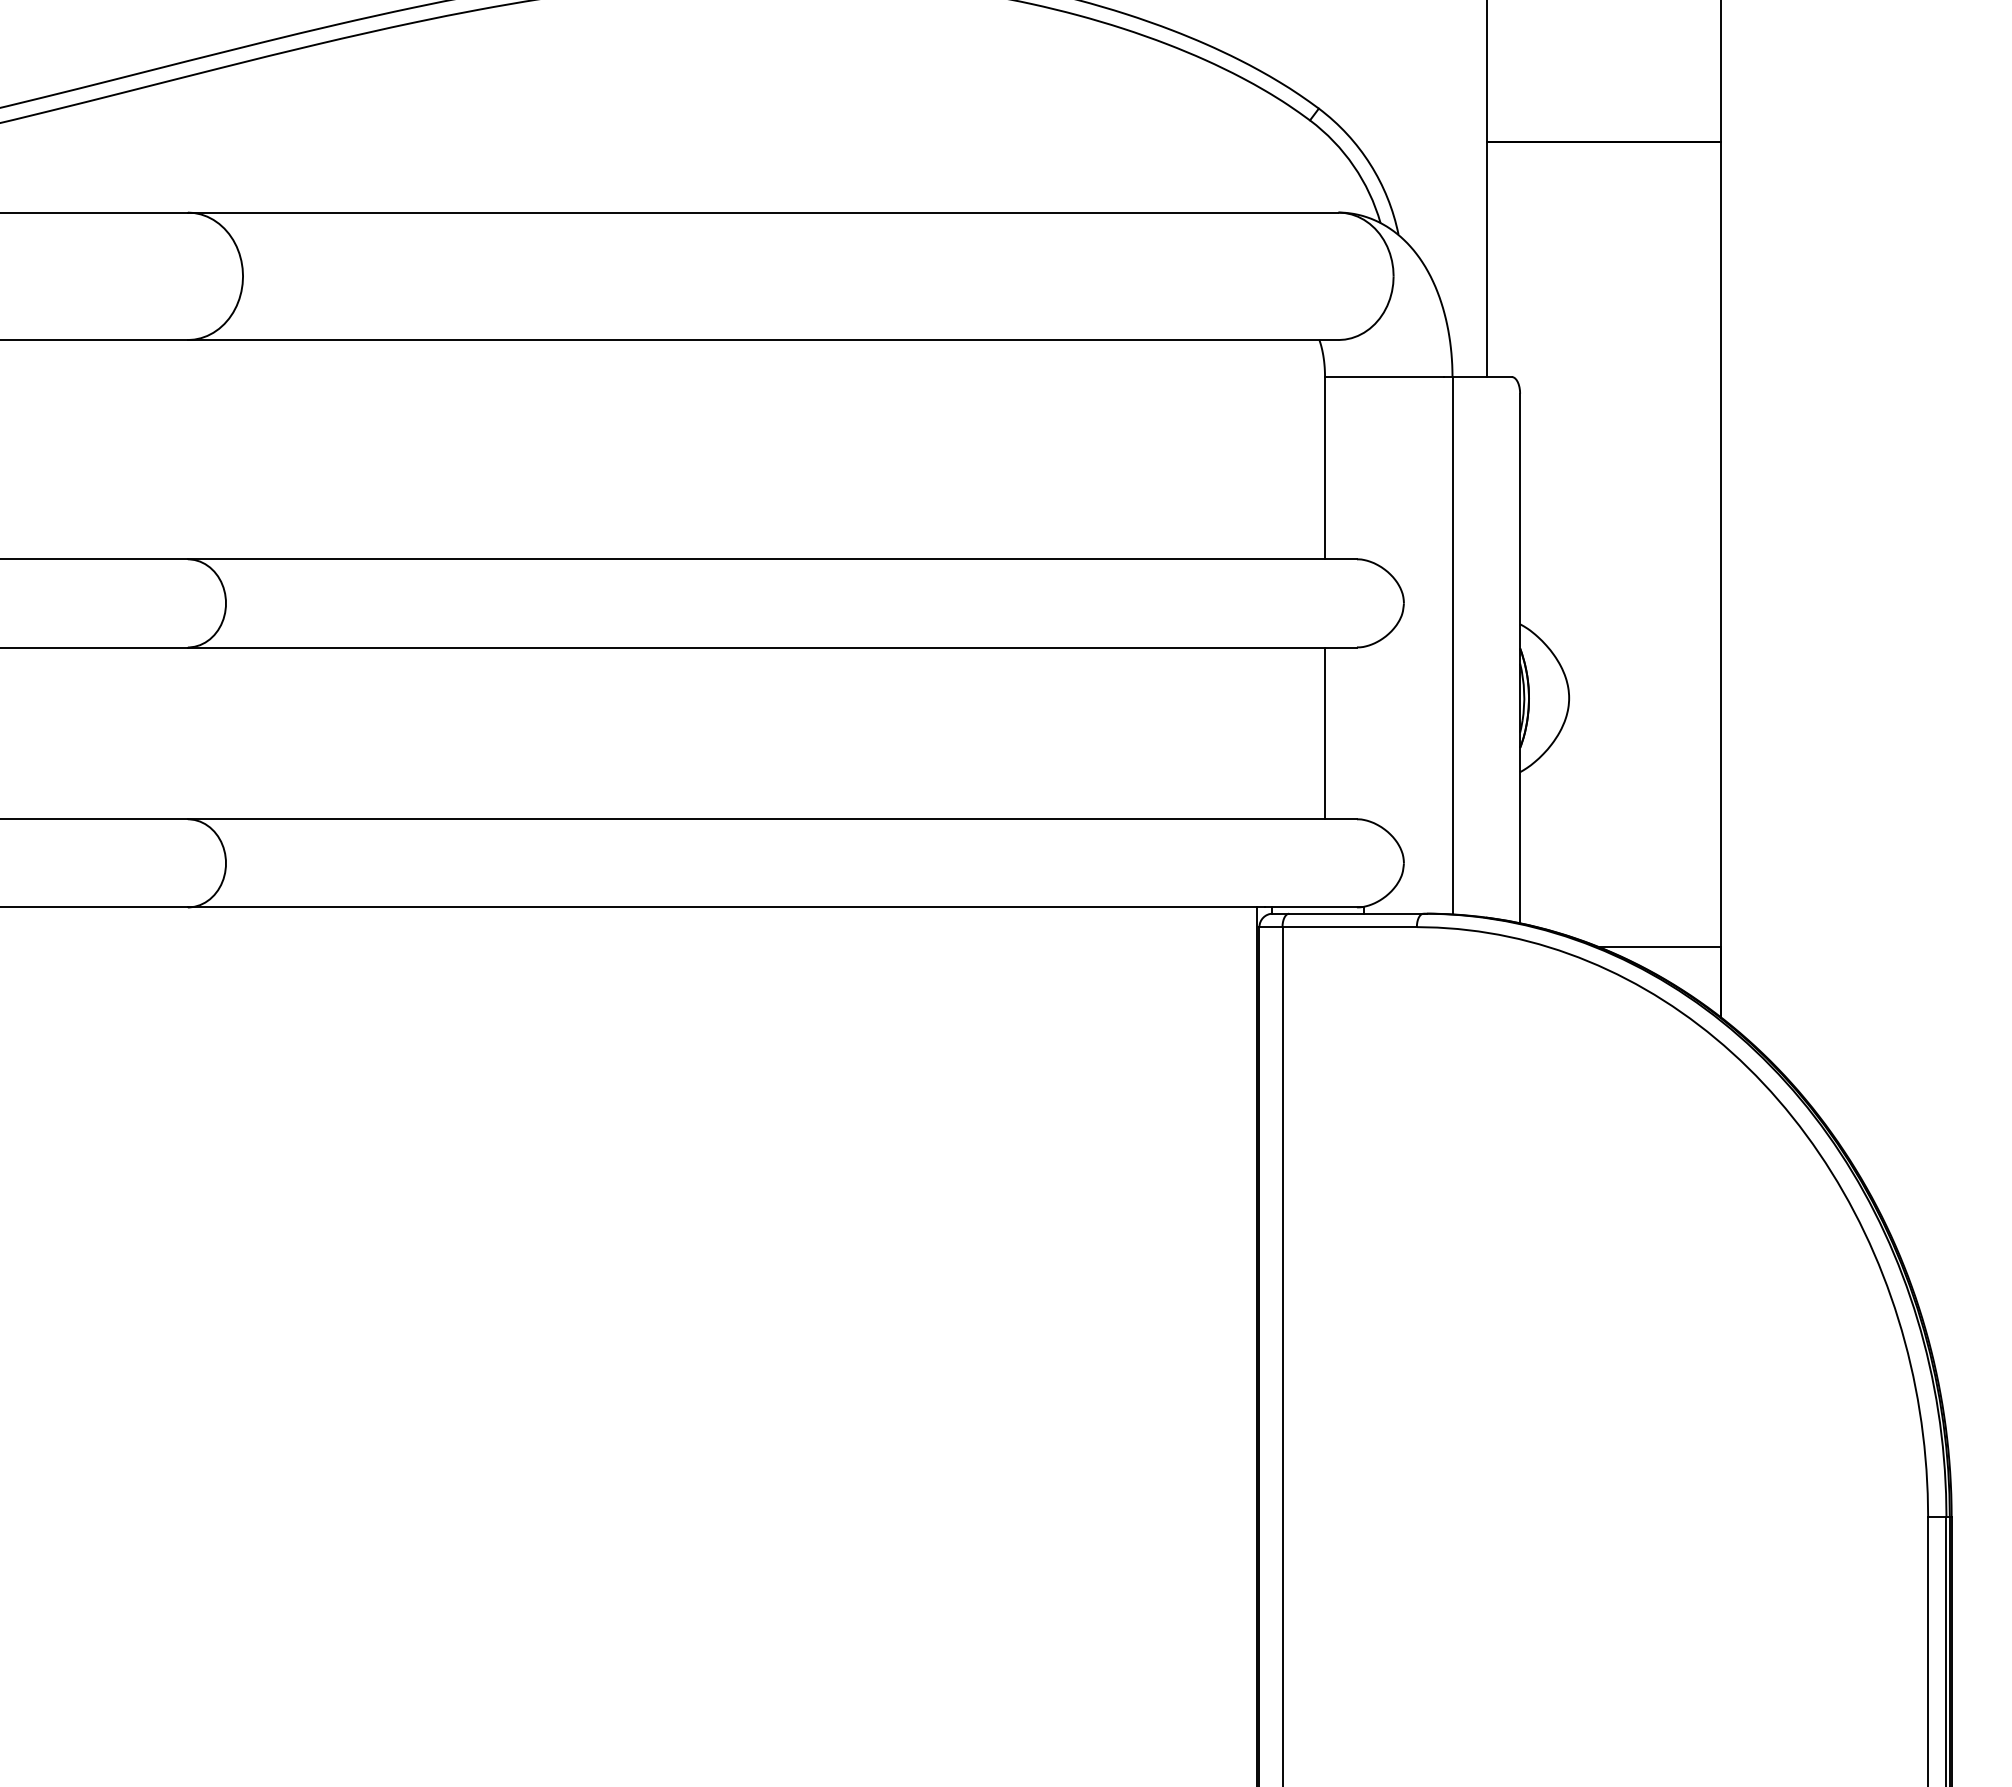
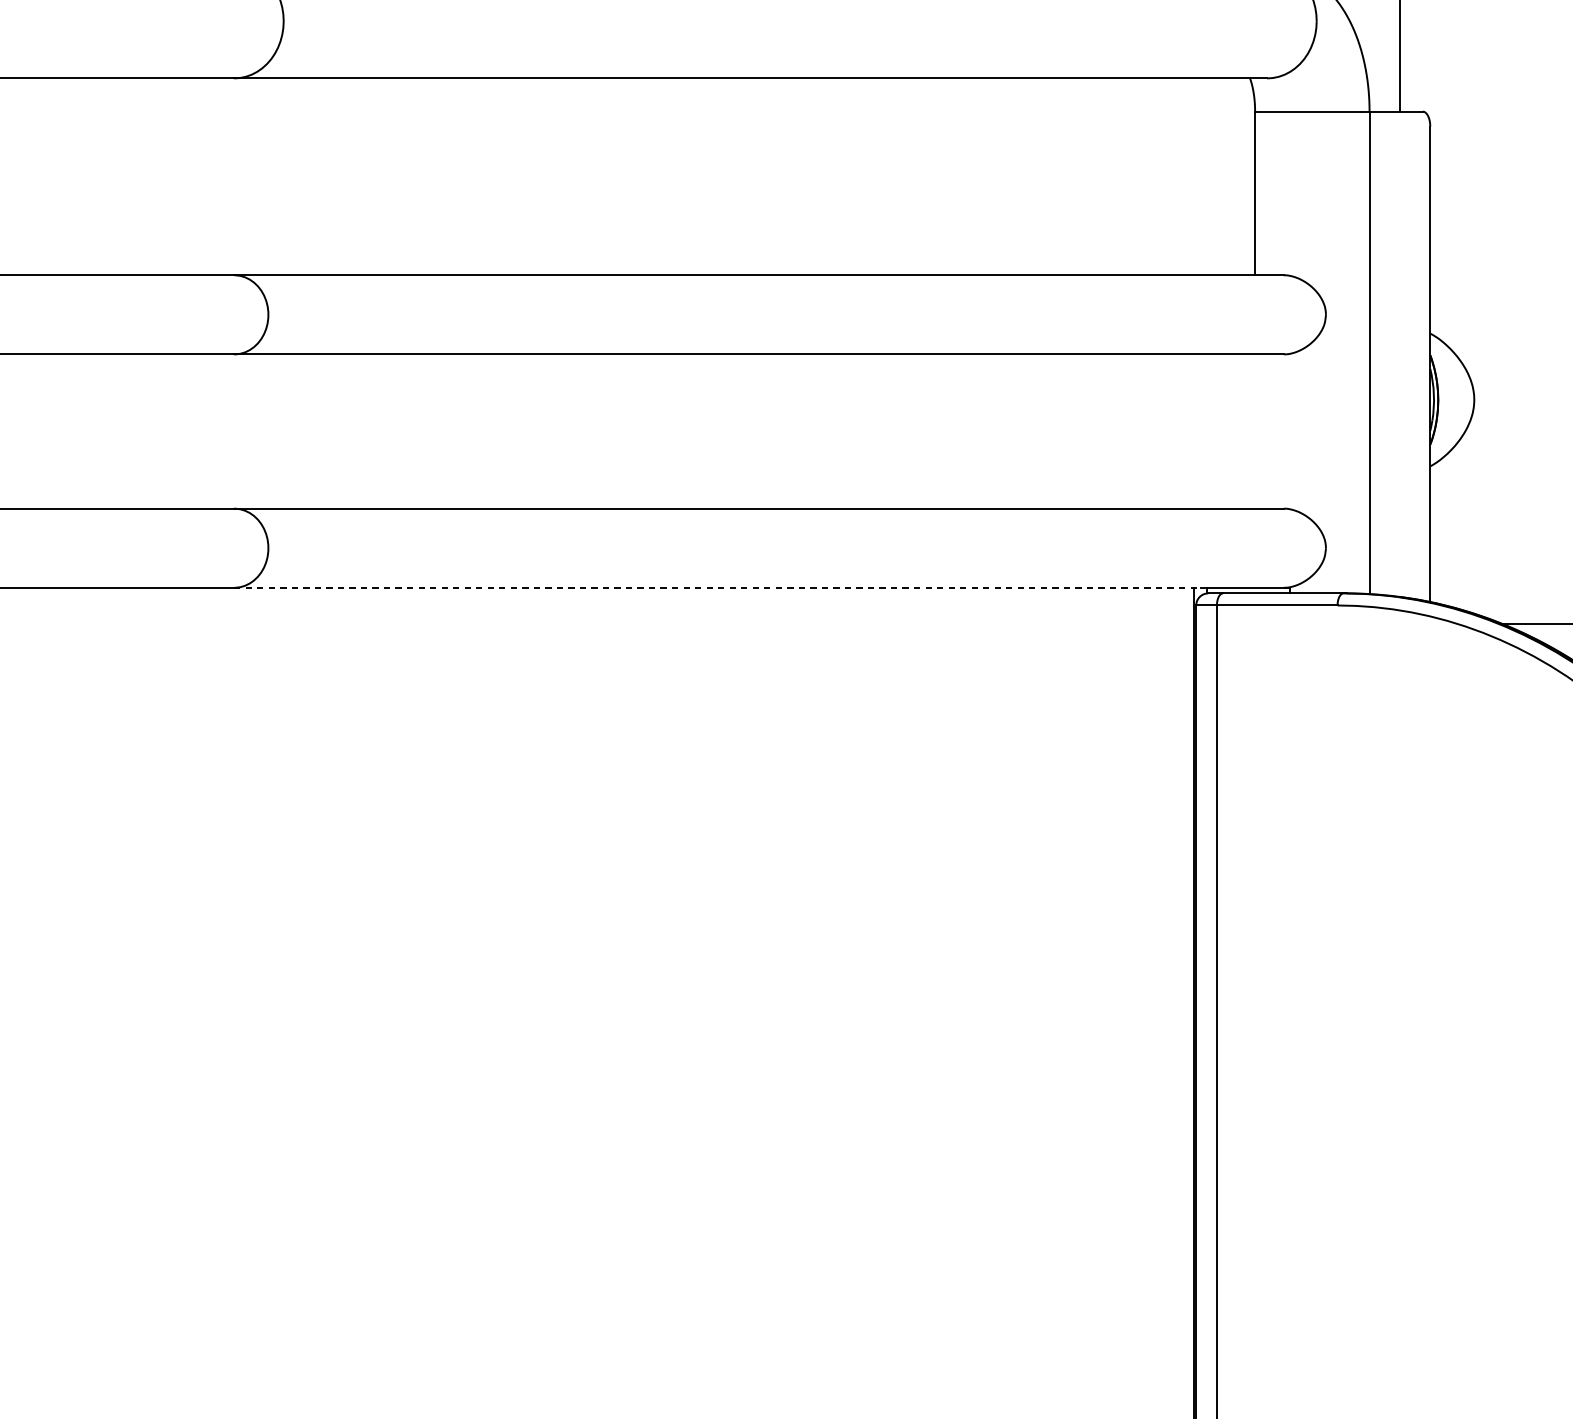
line: (1325, 733) -> (1255, 431), removed
line: (726, 907) -> (717, 587), solid -> dashed

